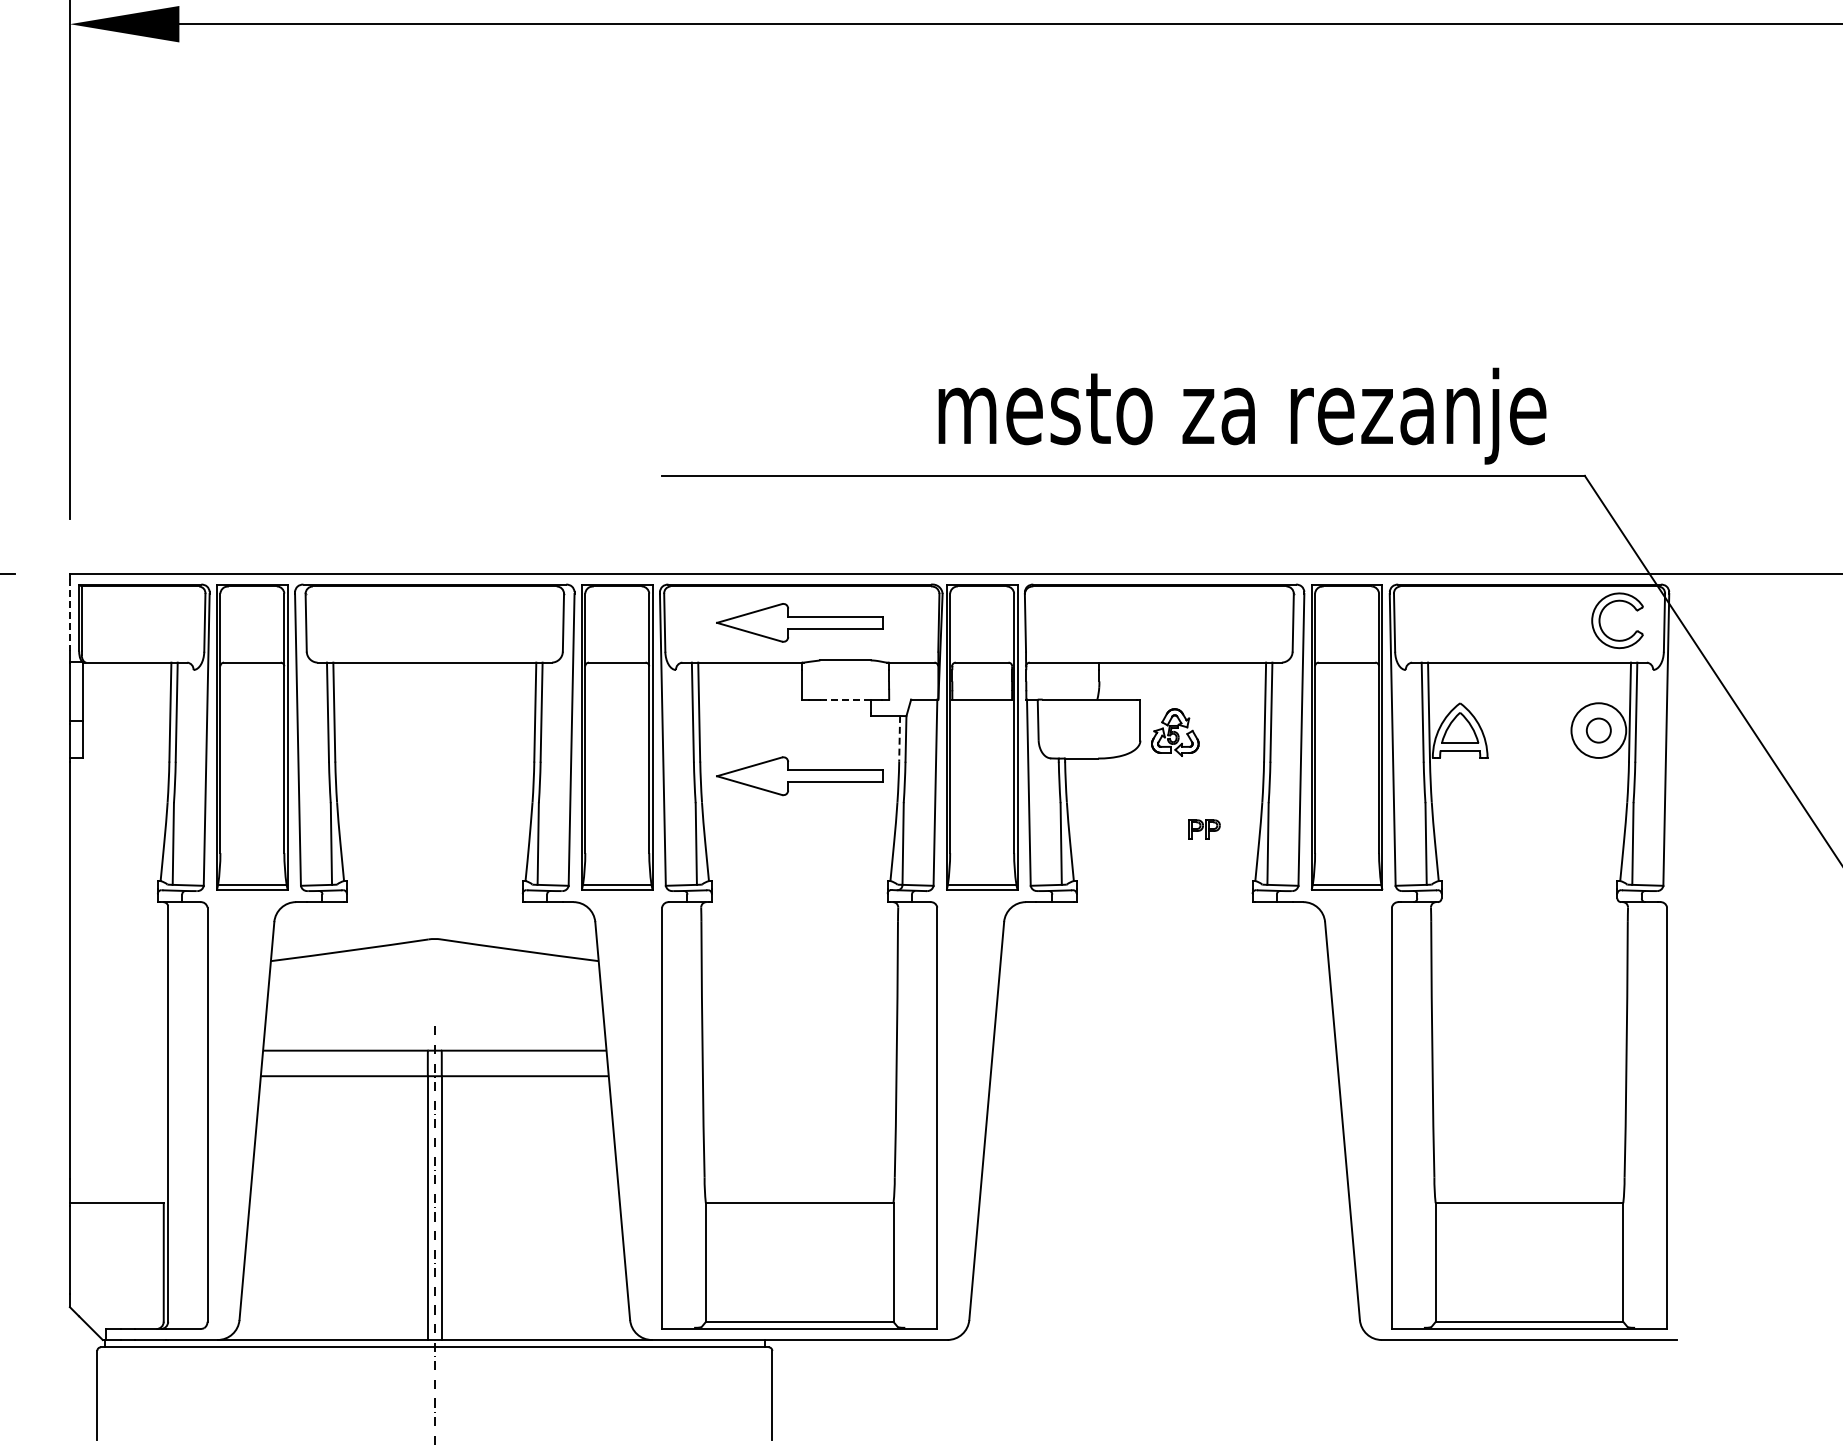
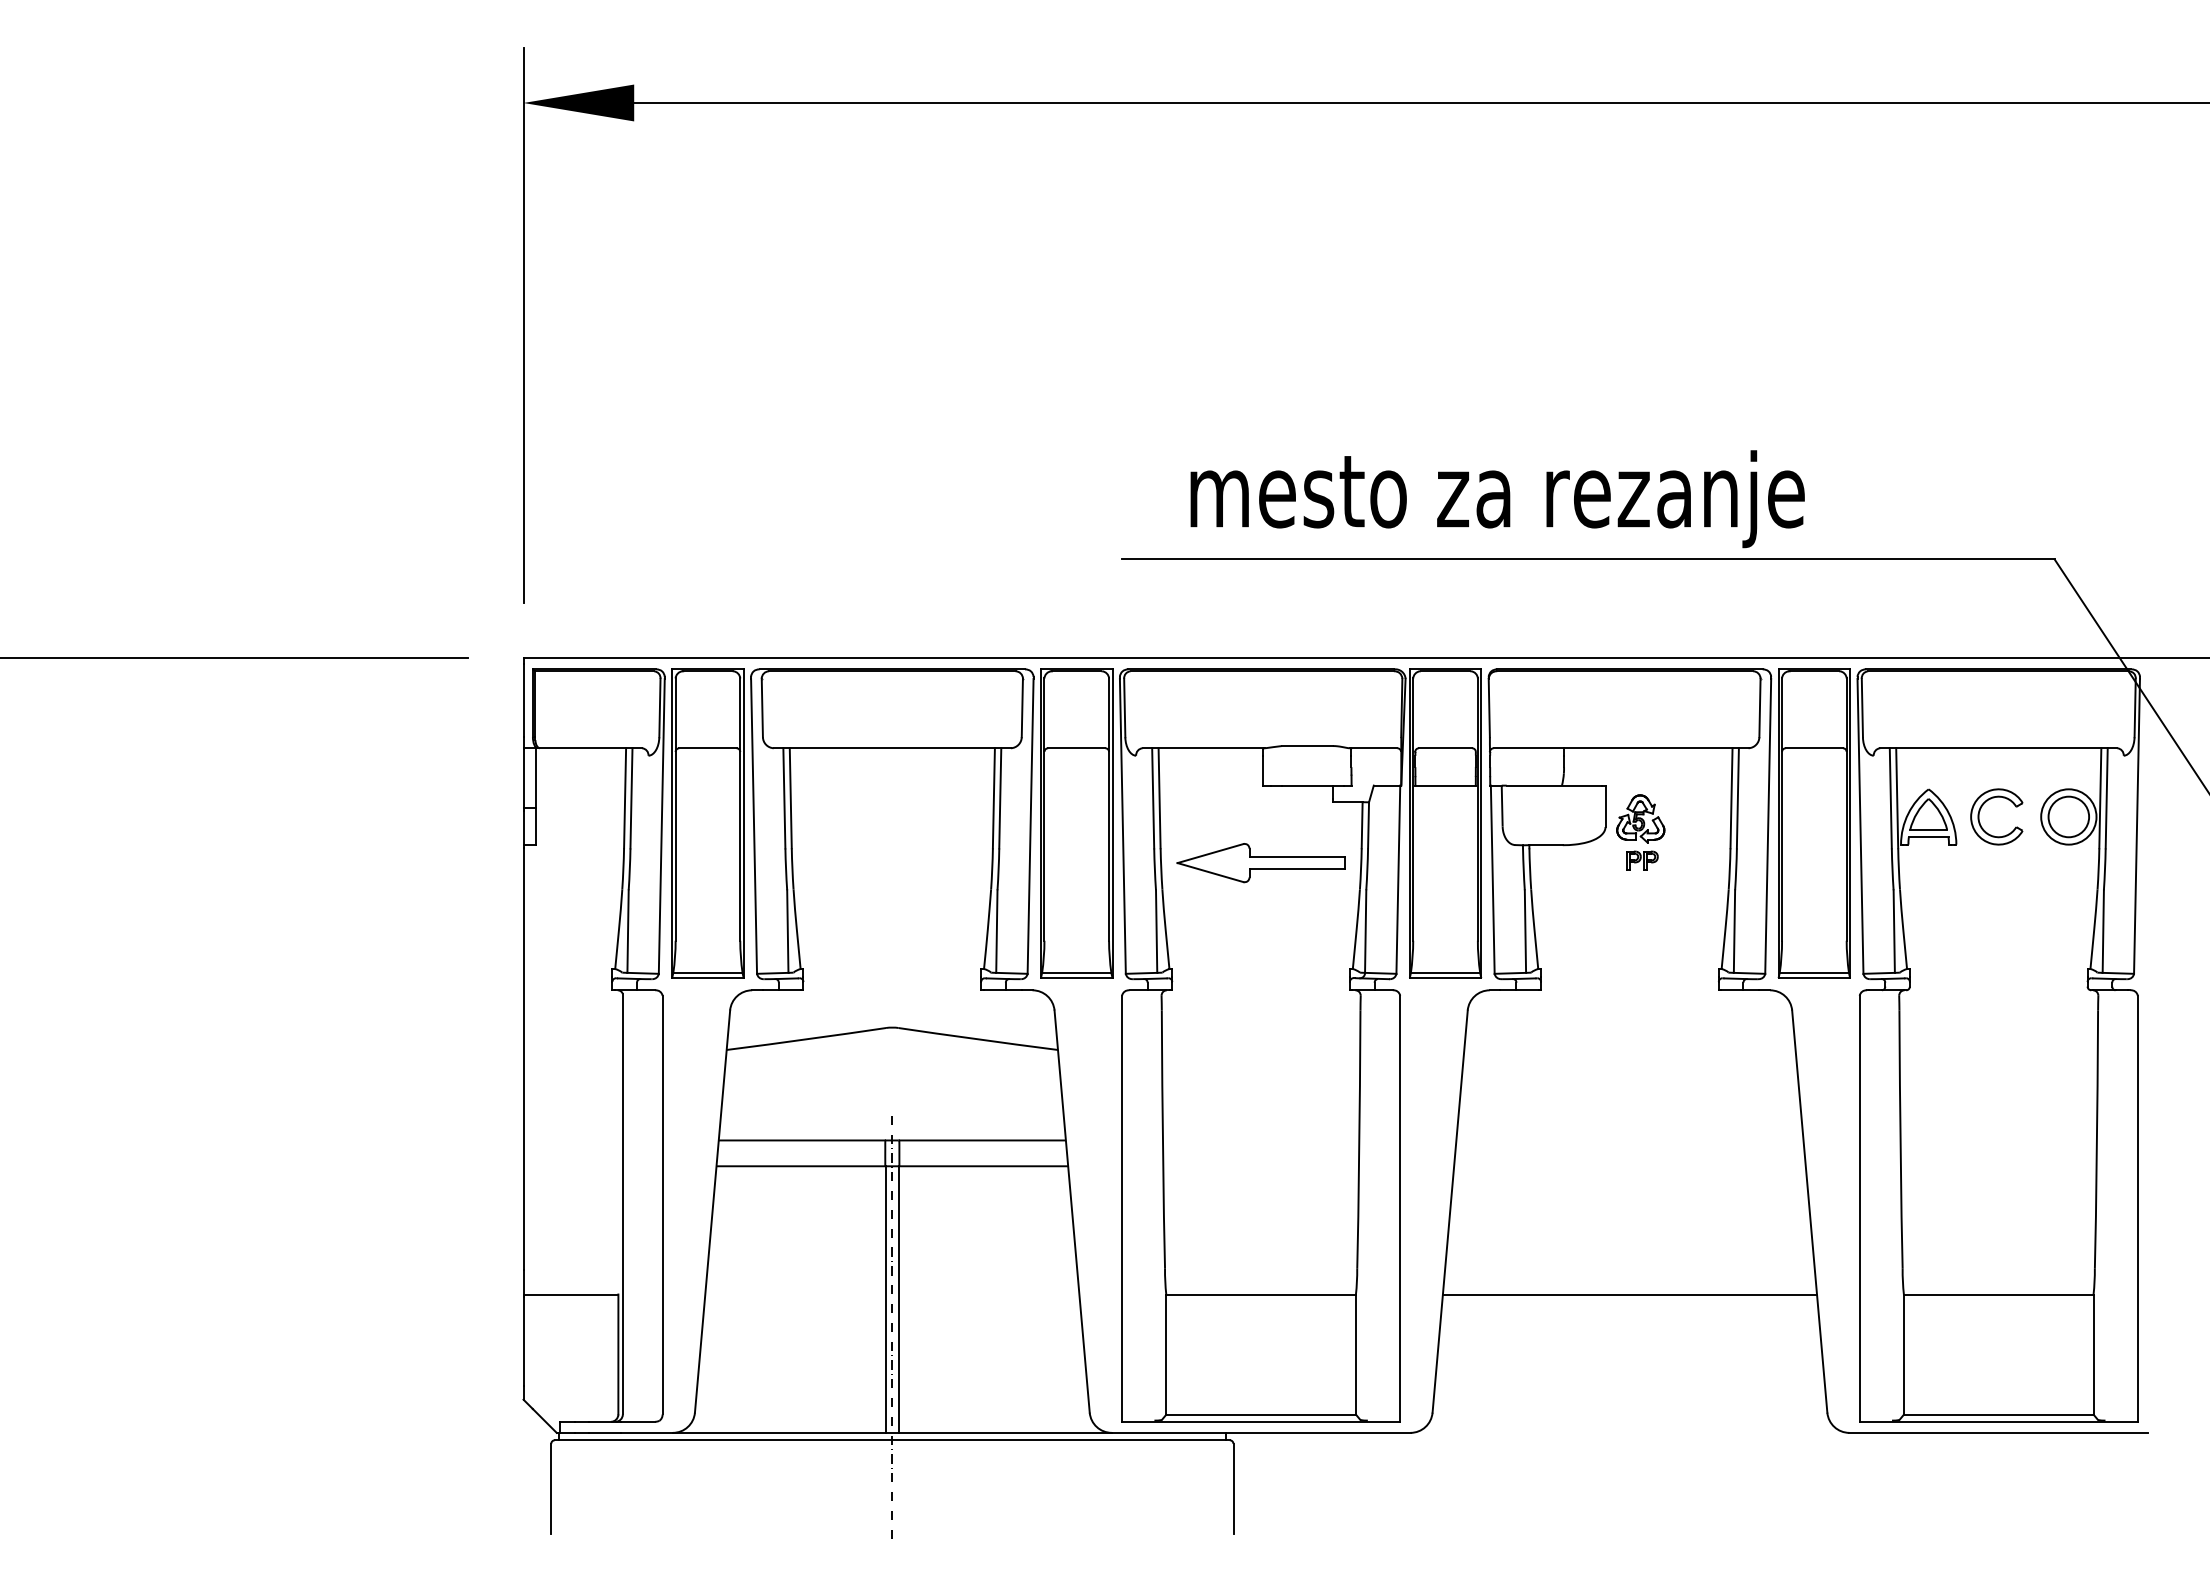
text: (1242, 416) -> (1497, 499), moved
line: (69, 615) -> (523, 700), dashed -> solid
part: (1601, 615) -> (1980, 811), moved
part: (799, 623) -> (1260, 708), removed
line: (845, 699) -> (1307, 785), dashed -> solid
circle: (1598, 730) -> (2068, 816), size x1.67
line: (899, 739) -> (1362, 825), dashed -> solid
part: (1204, 829) -> (1642, 860), moved
line: (1164, 1203) -> (1629, 1294), added

